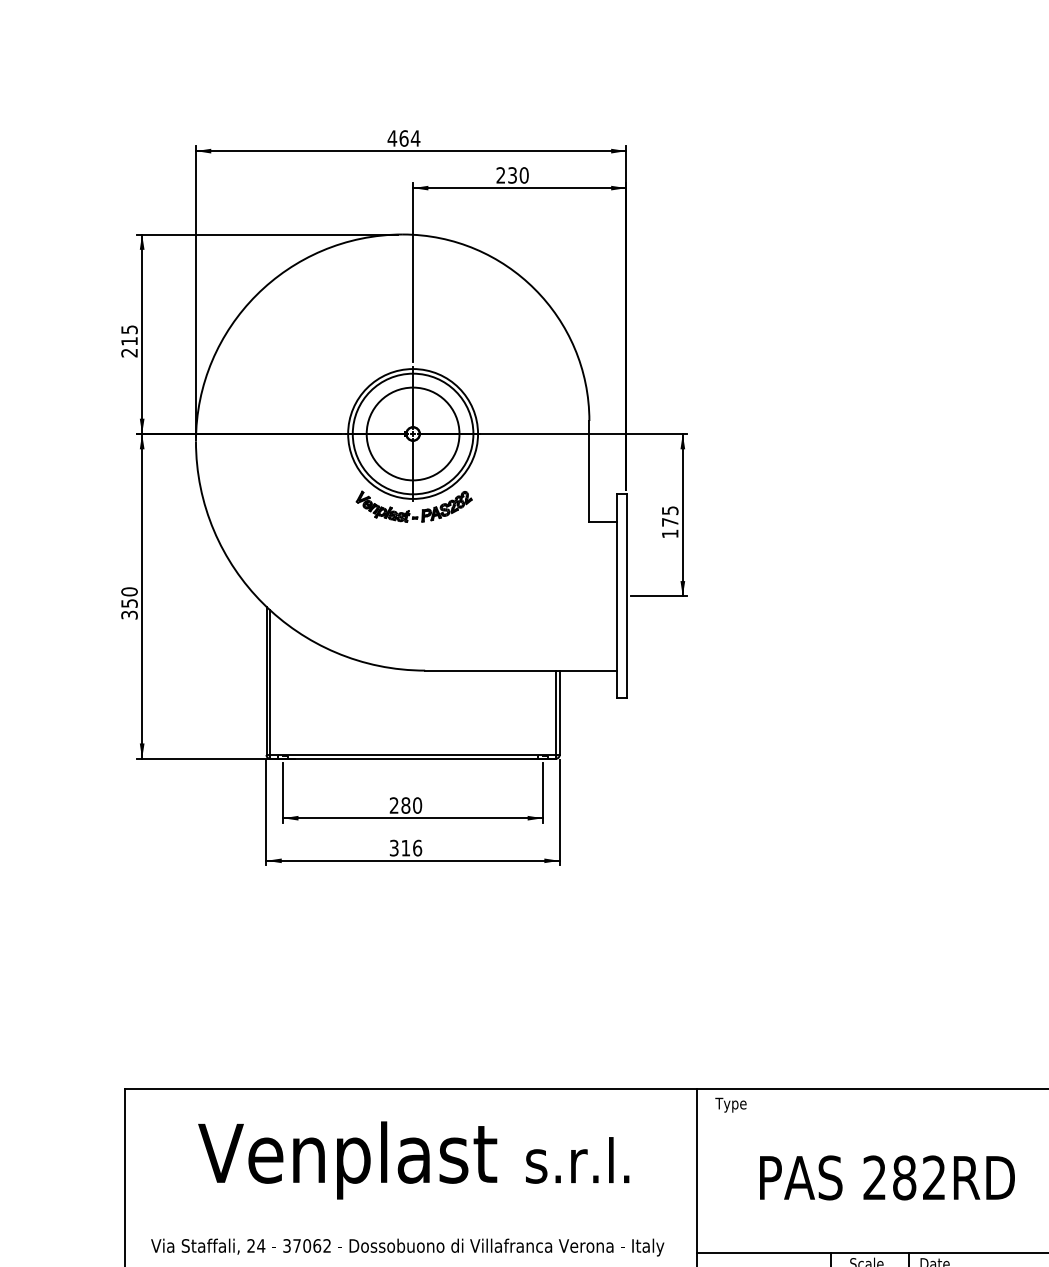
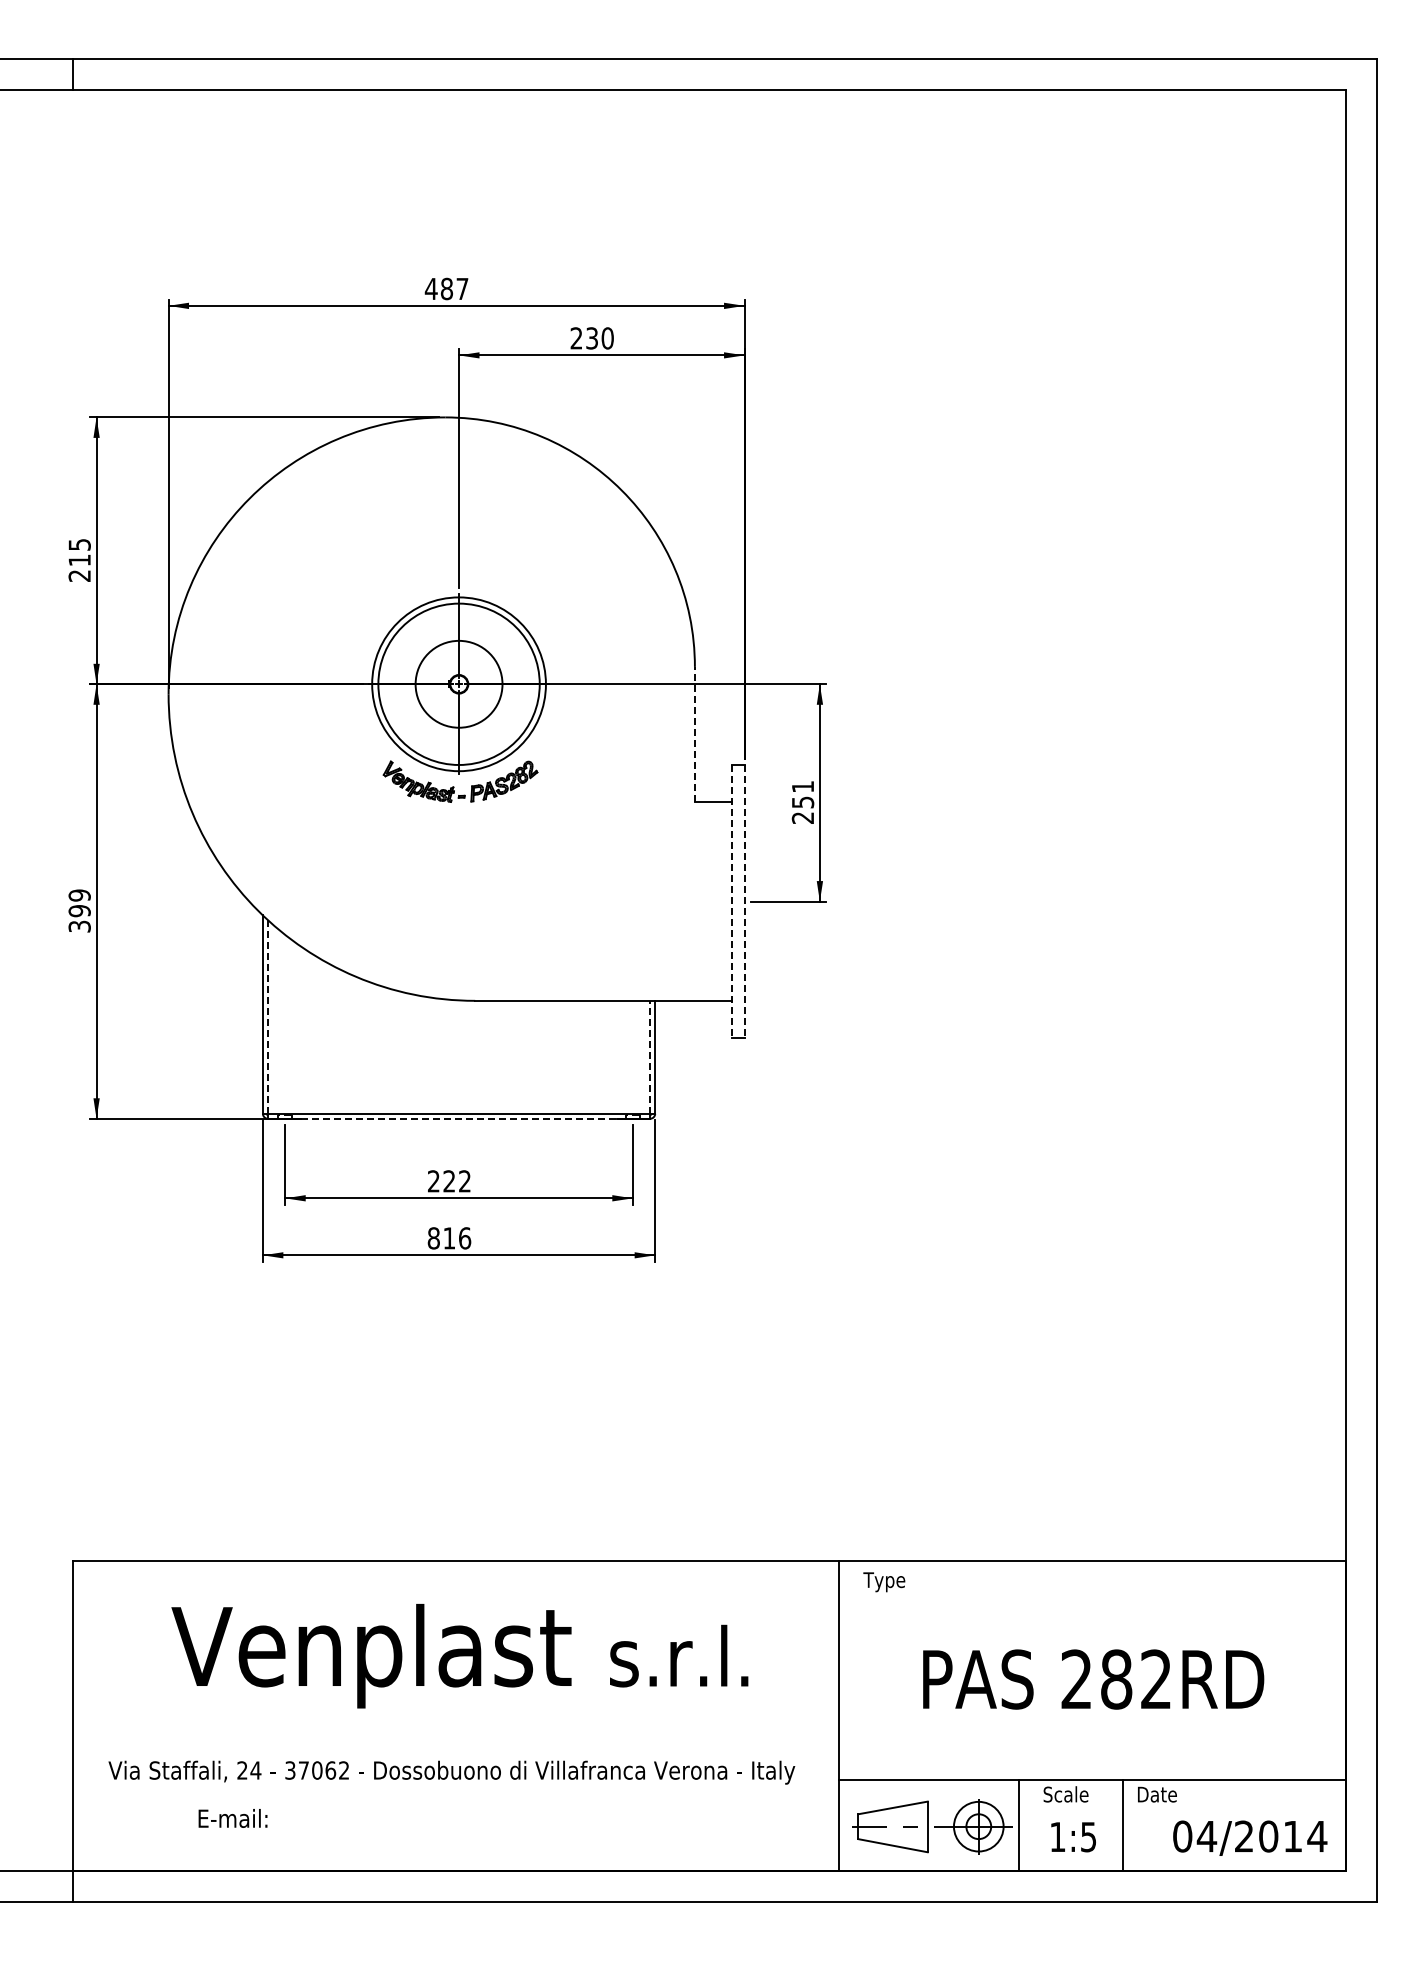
text: (409, 138) -> (454, 288), 464 -> 487
circle: (413, 434) -> (459, 684), size x0.7
line: (589, 471) -> (694, 734), solid -> dashed
text: (669, 522) -> (802, 802), 175 -> 251
line: (617, 596) -> (732, 901), solid -> dashed
line: (626, 596) -> (744, 901), solid -> dashed
text: (129, 597) -> (79, 903), 350 -> 399
line: (269, 682) -> (267, 1016), solid -> dashed
line: (556, 712) -> (650, 1056), solid -> dashed
line: (413, 758) -> (459, 1118), solid -> dashed
text: (411, 805) -> (457, 1181), 280 -> 222
text: (393, 848) -> (433, 1238), 316 -> 816

